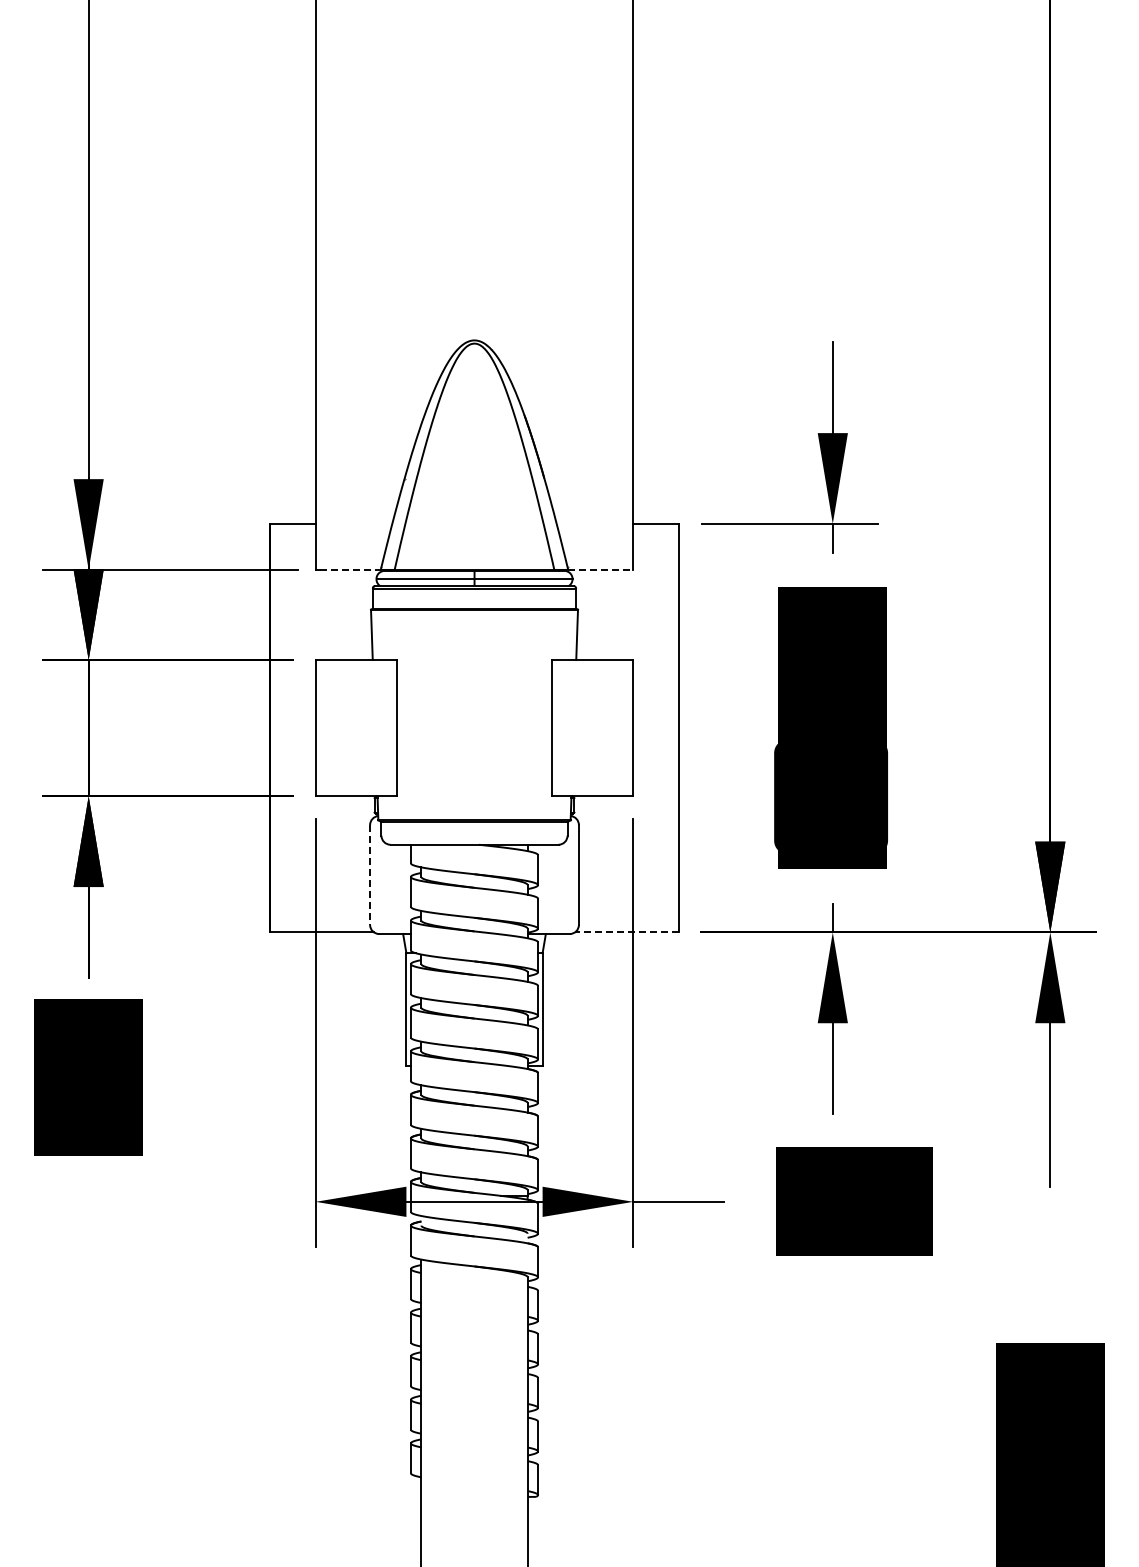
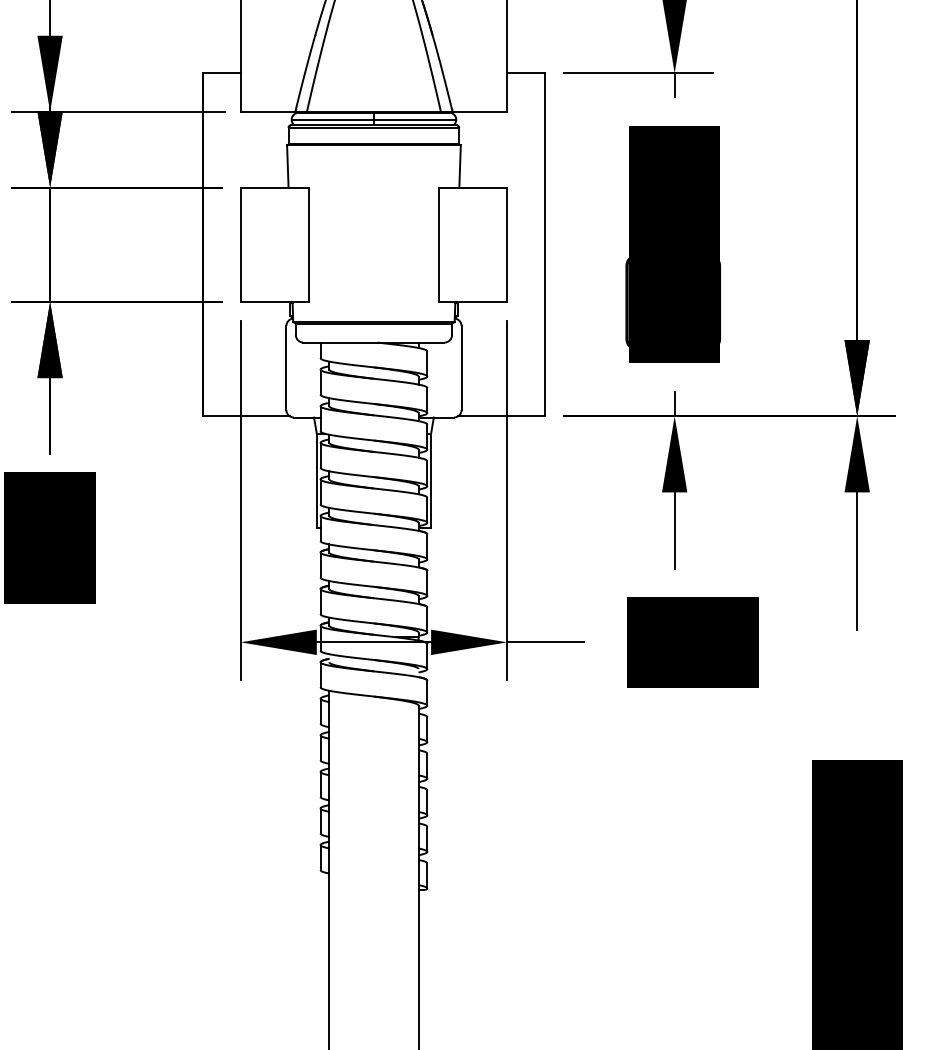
line: (350, 569) -> (269, 111), dashed -> solid
line: (600, 569) -> (479, 111), dashed -> solid
line: (370, 875) -> (286, 368), dashed -> solid
line: (626, 932) -> (501, 416), dashed -> solid

